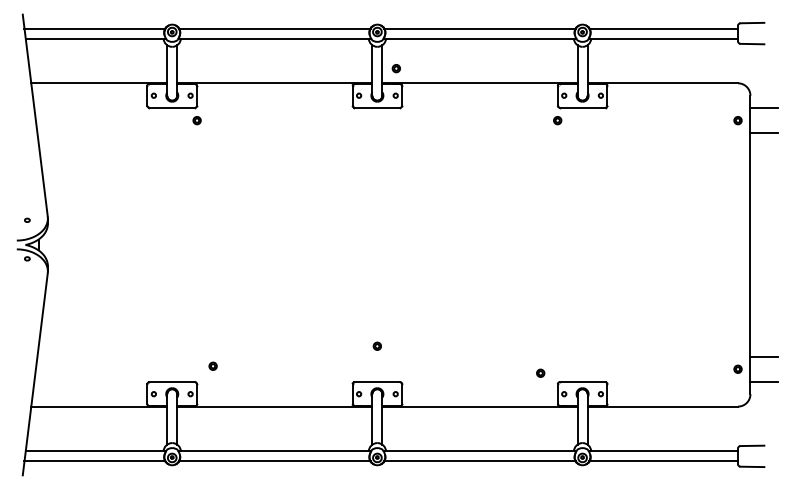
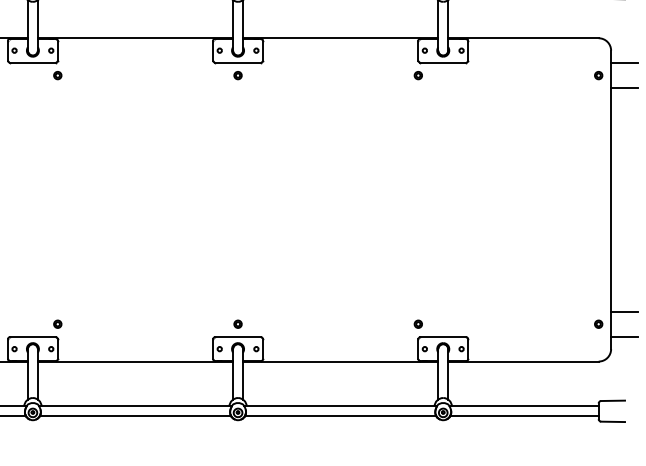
part: (395, 68) -> (237, 75), moved
part: (376, 345) -> (237, 323), moved
part: (212, 365) -> (57, 323), moved
part: (540, 372) -> (418, 323), moved

